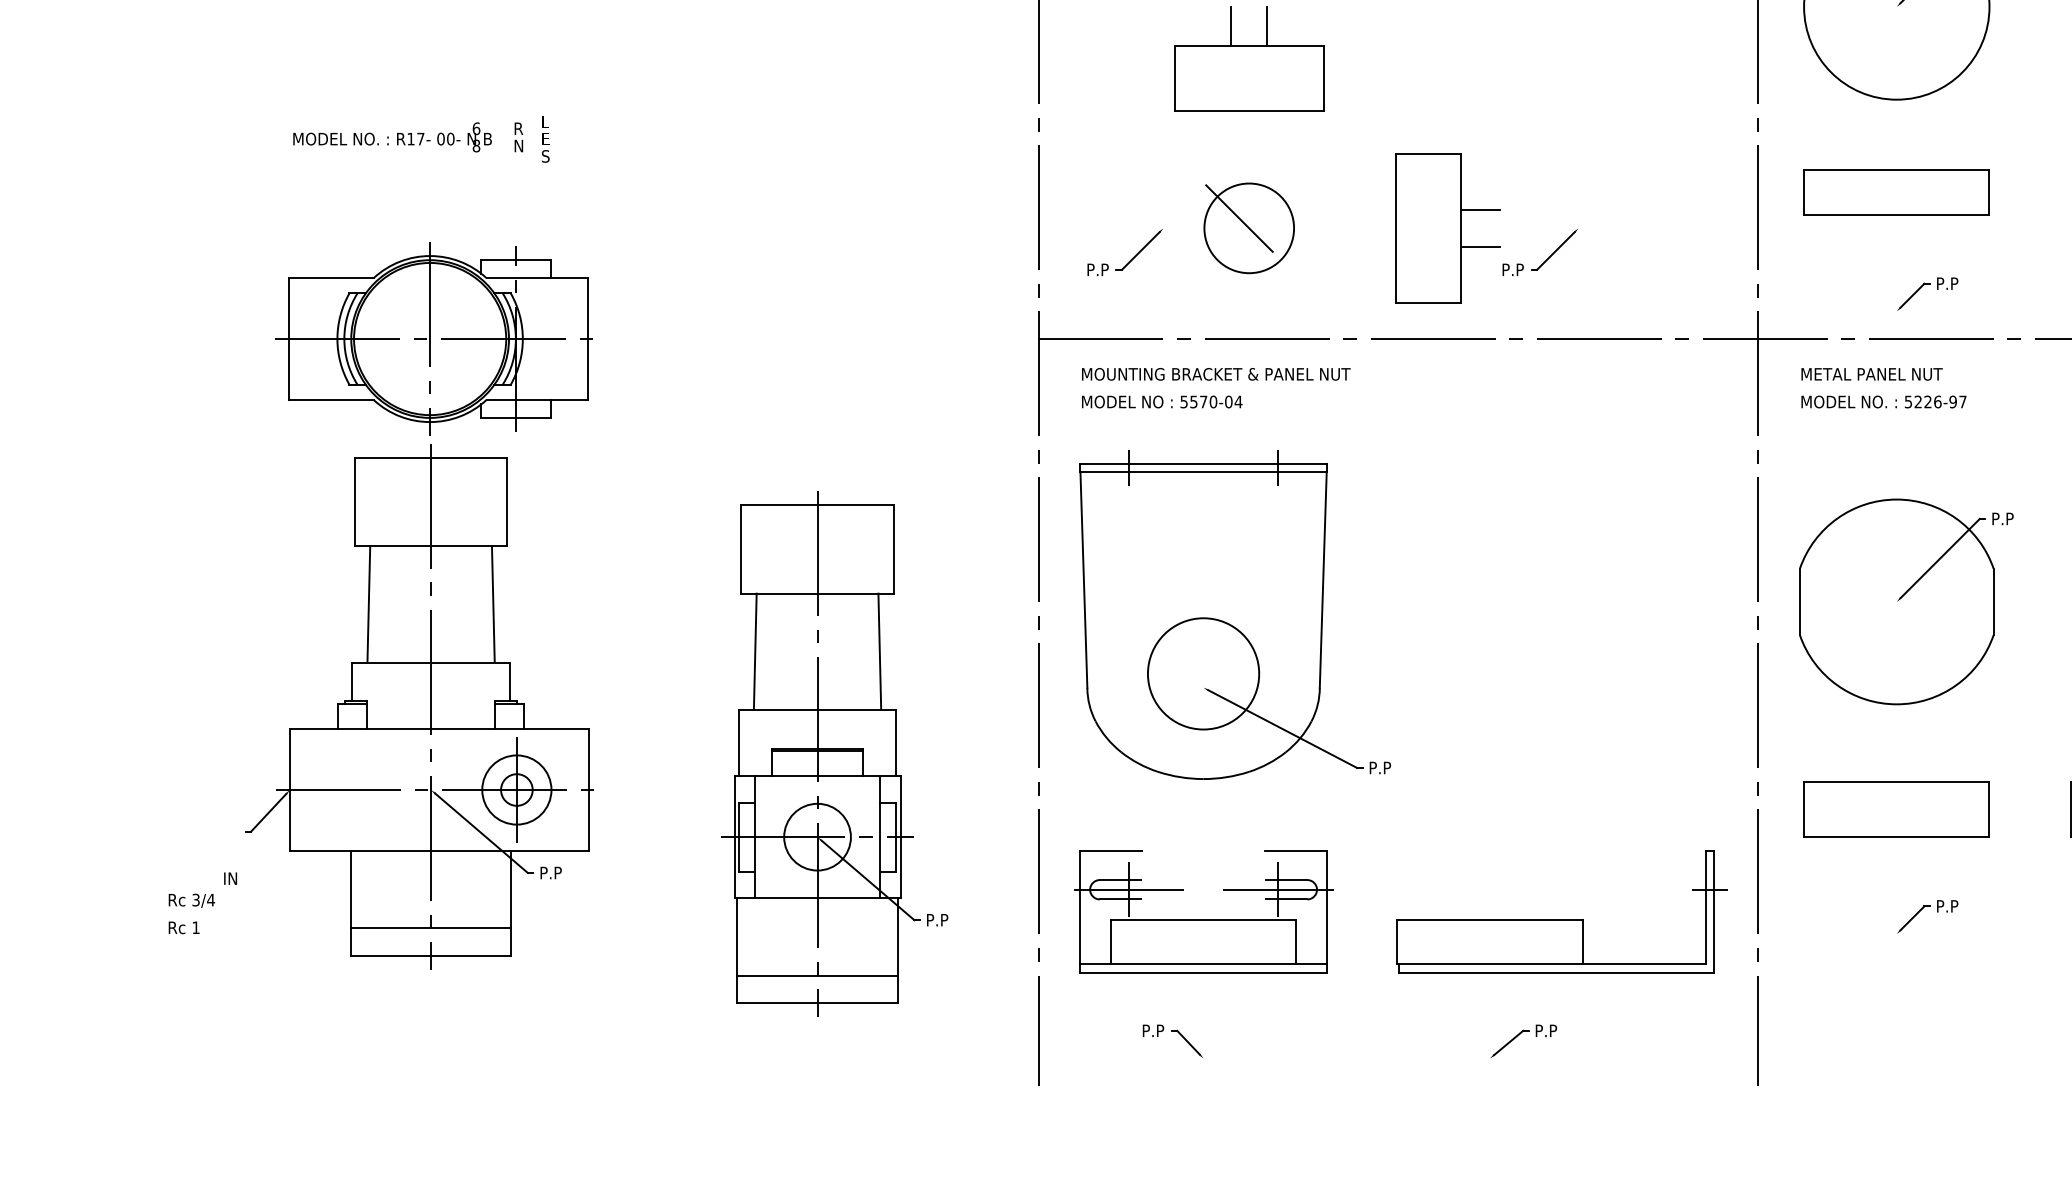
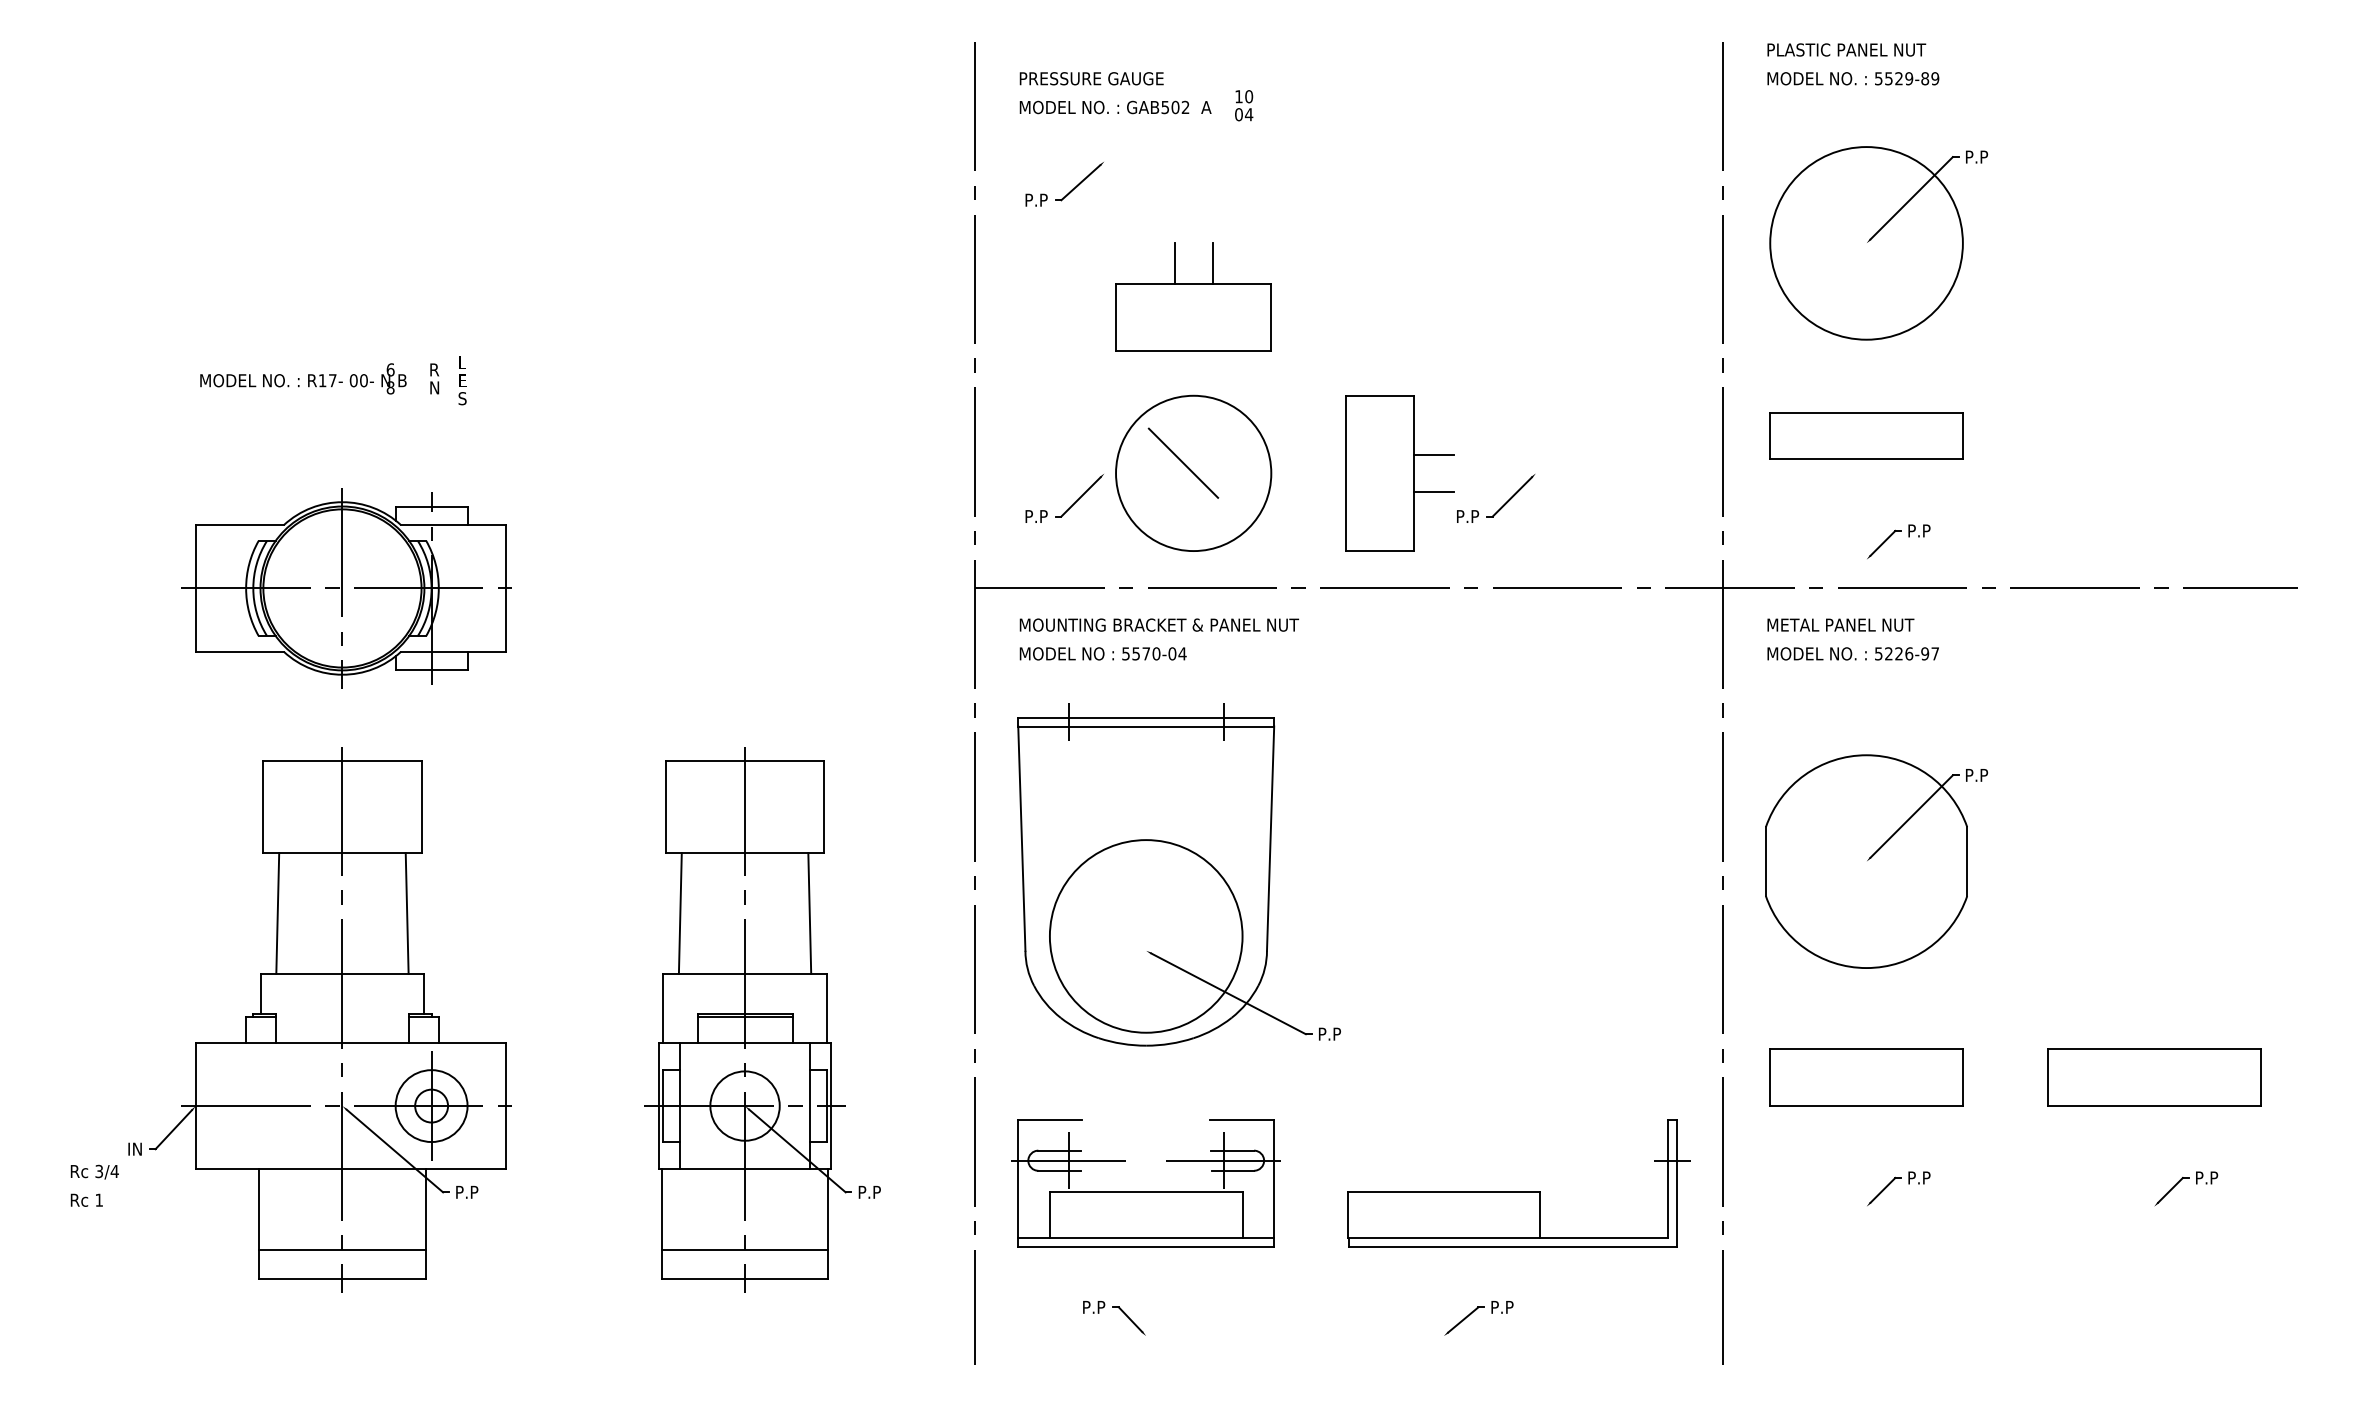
circle: (1249, 228) -> (1193, 473), size x1.67
circle: (1202, 673) -> (1145, 936), size x1.67
part: (419, 706) -> (330, 1019), moved

